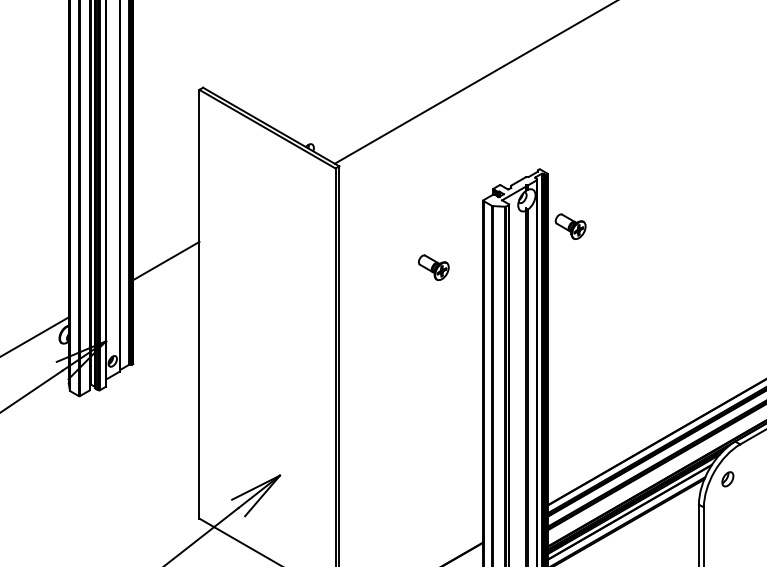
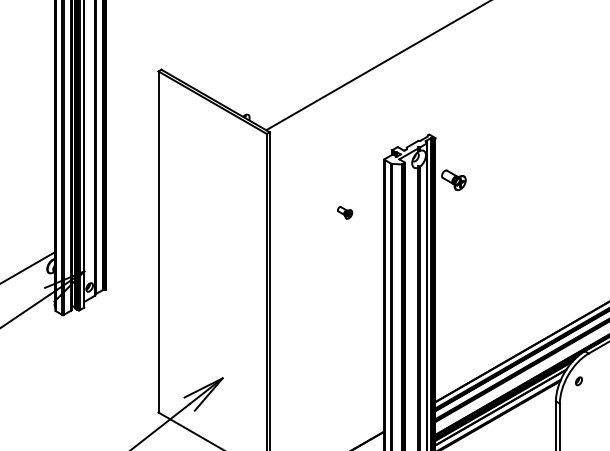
line: (166, 260) -> (132, 207), removed
part: (433, 267) -> (344, 212), size x0.6
part: (727, 479) -> (578, 381), size x0.7

